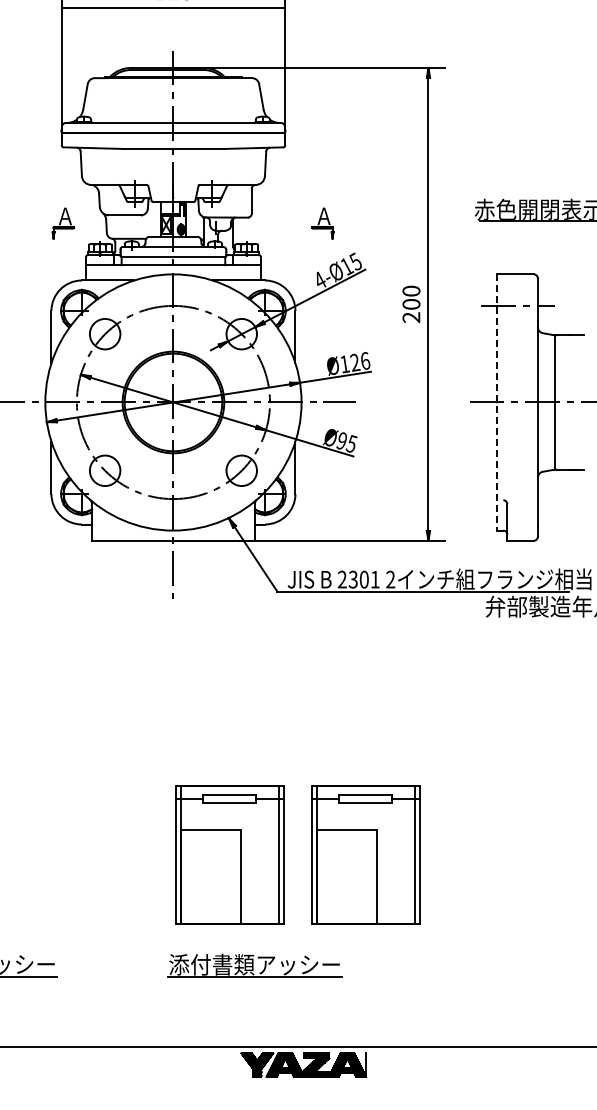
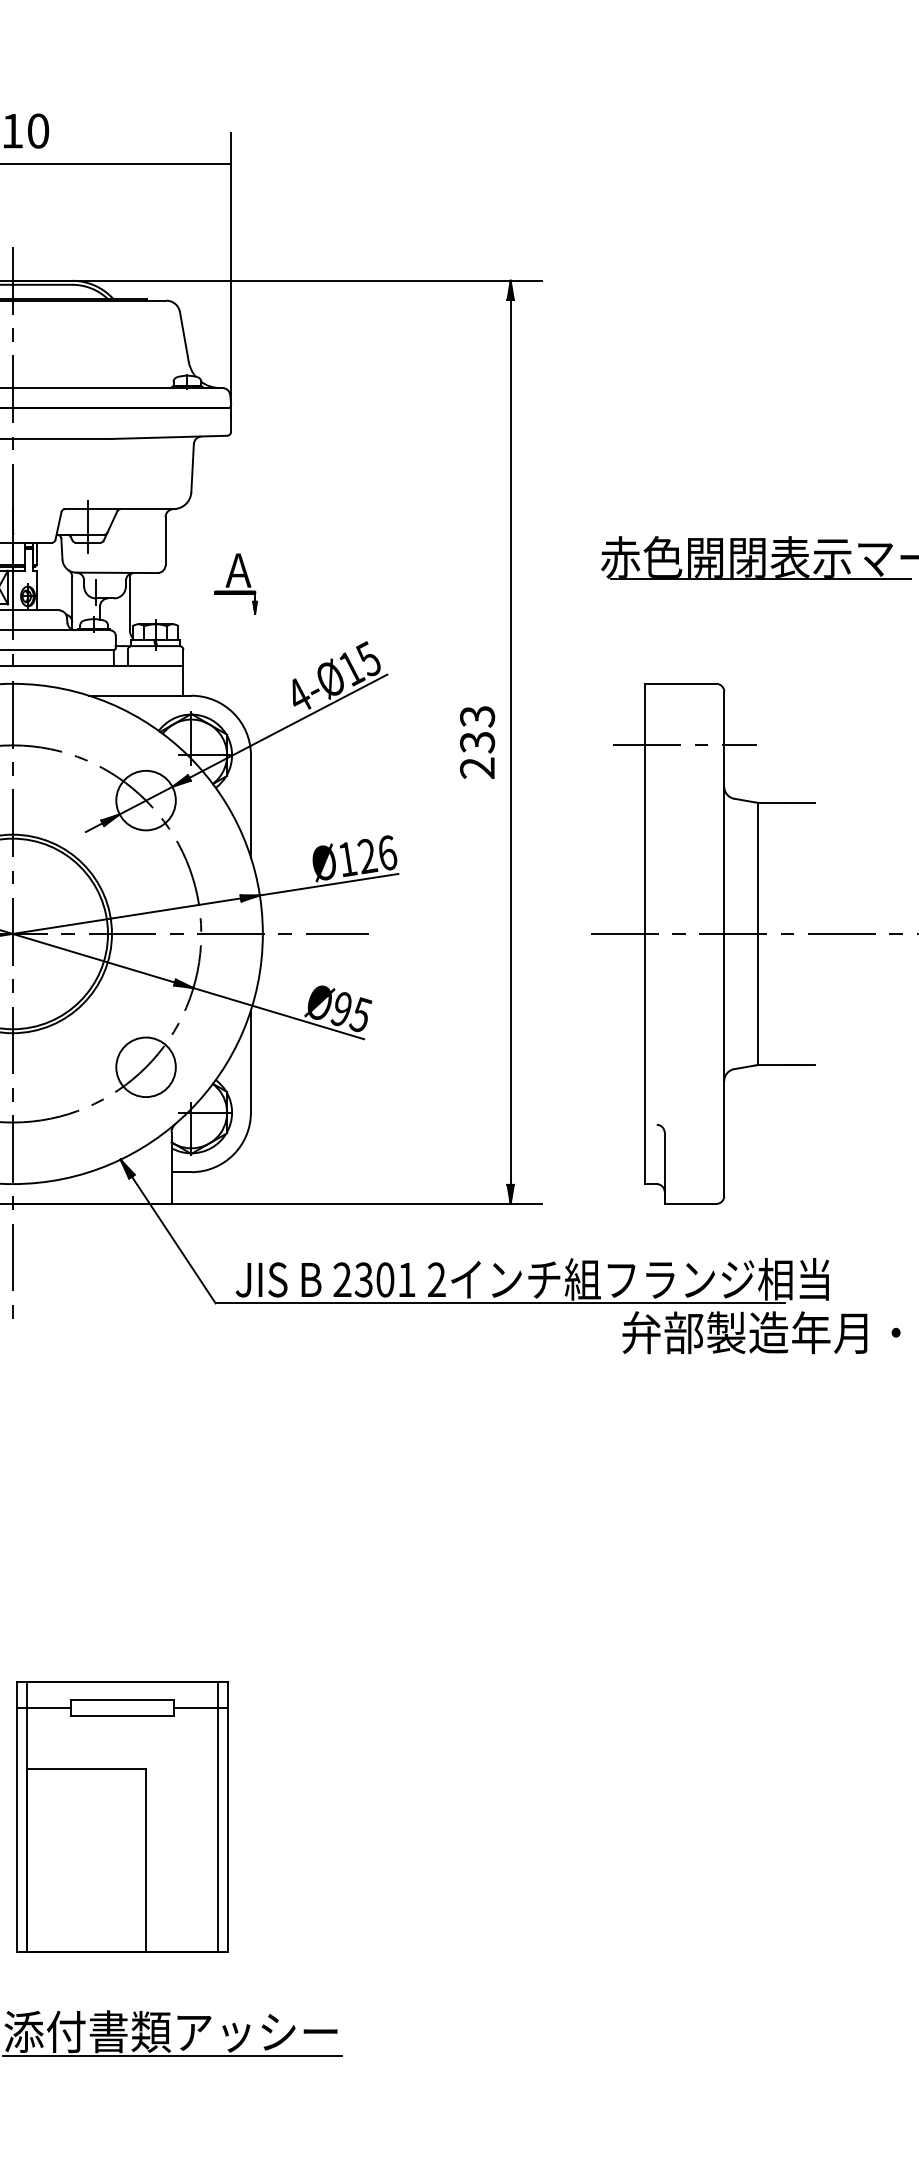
part: (322, 223) -> (235, 584), moved
text: (411, 297) -> (477, 728), 200 -> 233
line: (497, 403) -> (645, 935), dashed -> solid
part: (365, 854) -> (387, 1816), removed

